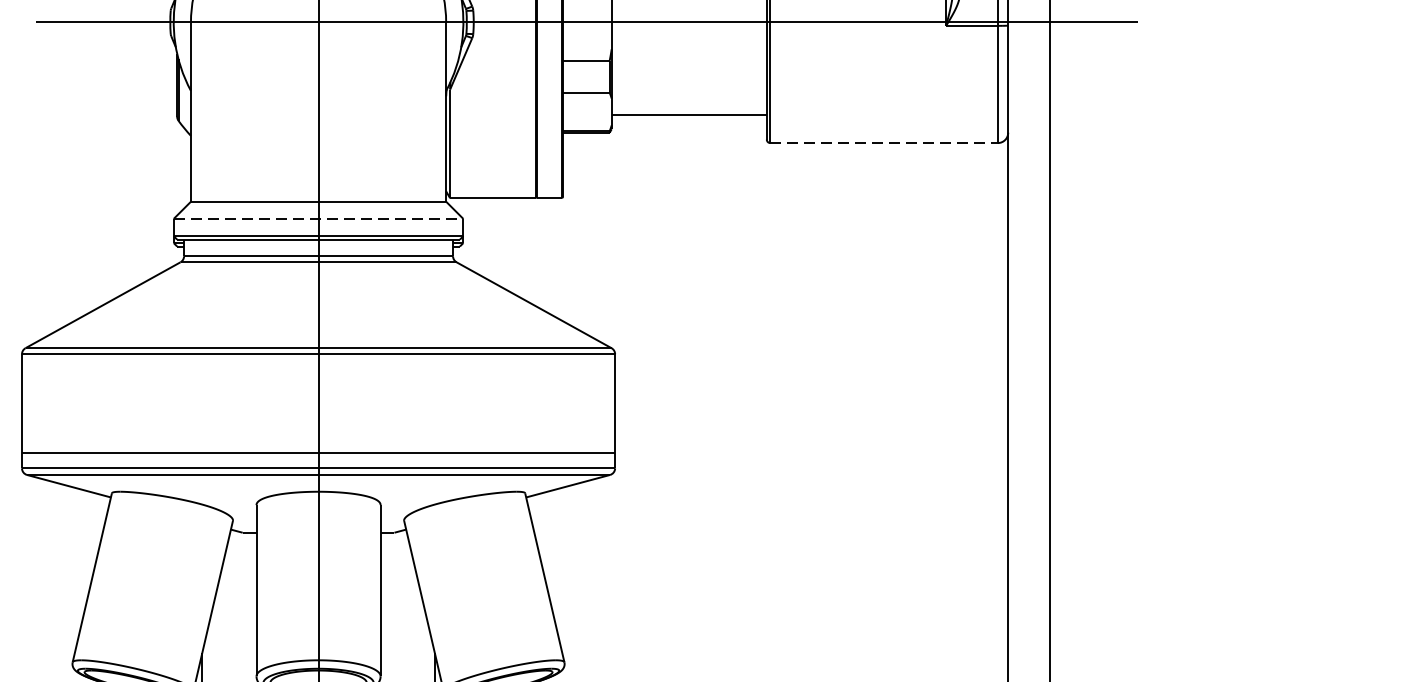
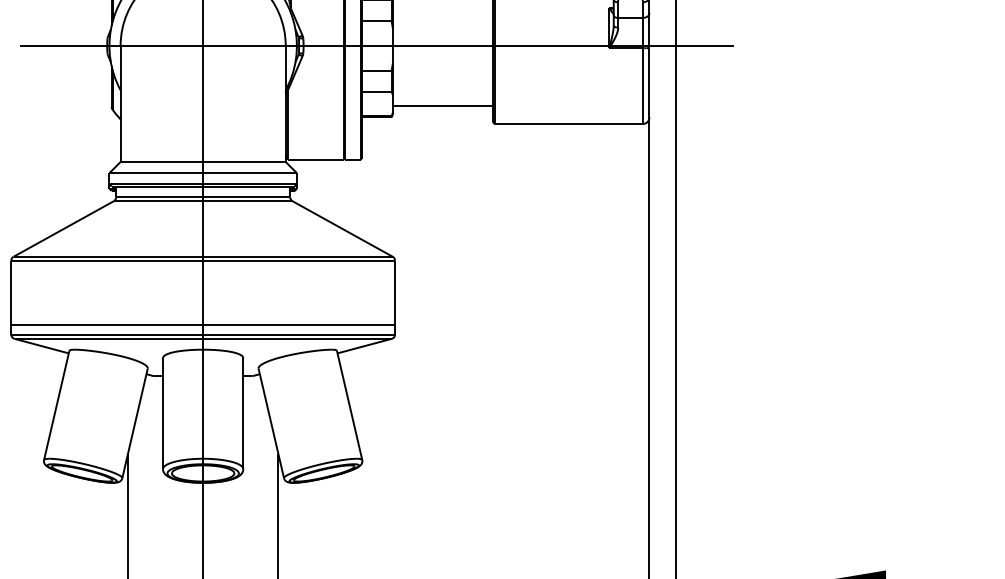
line: (884, 143) -> (569, 124), dashed -> solid
line: (319, 219) -> (203, 173), dashed -> solid

